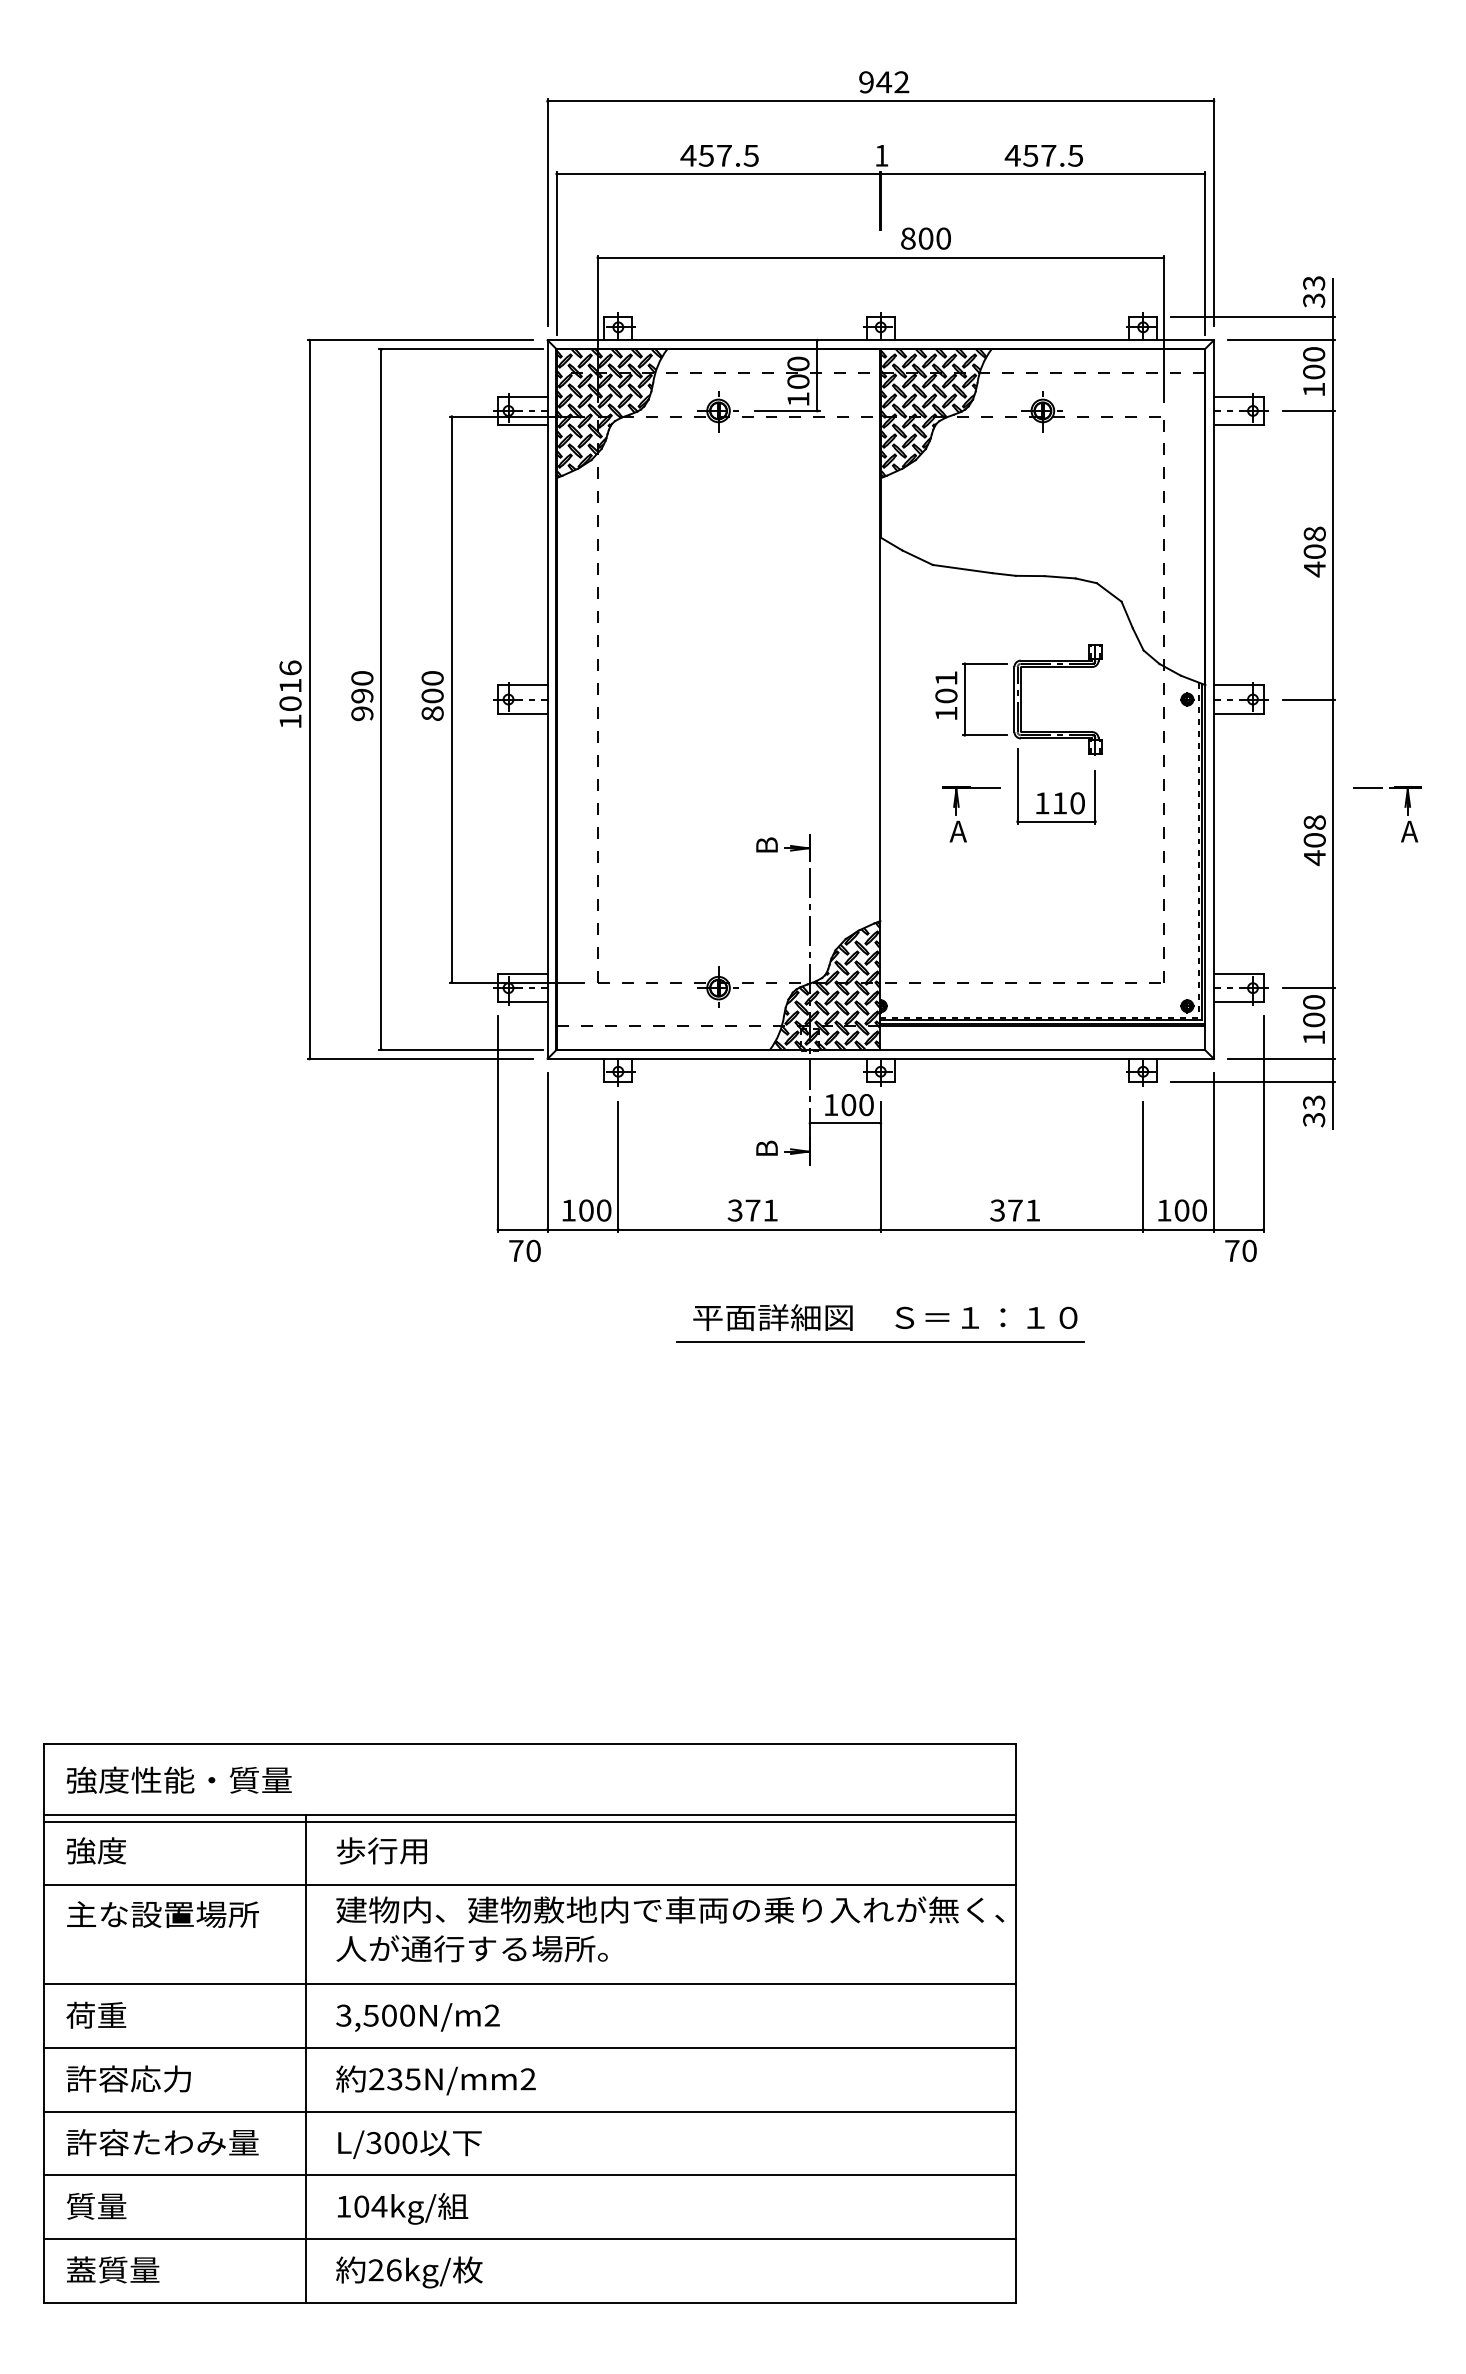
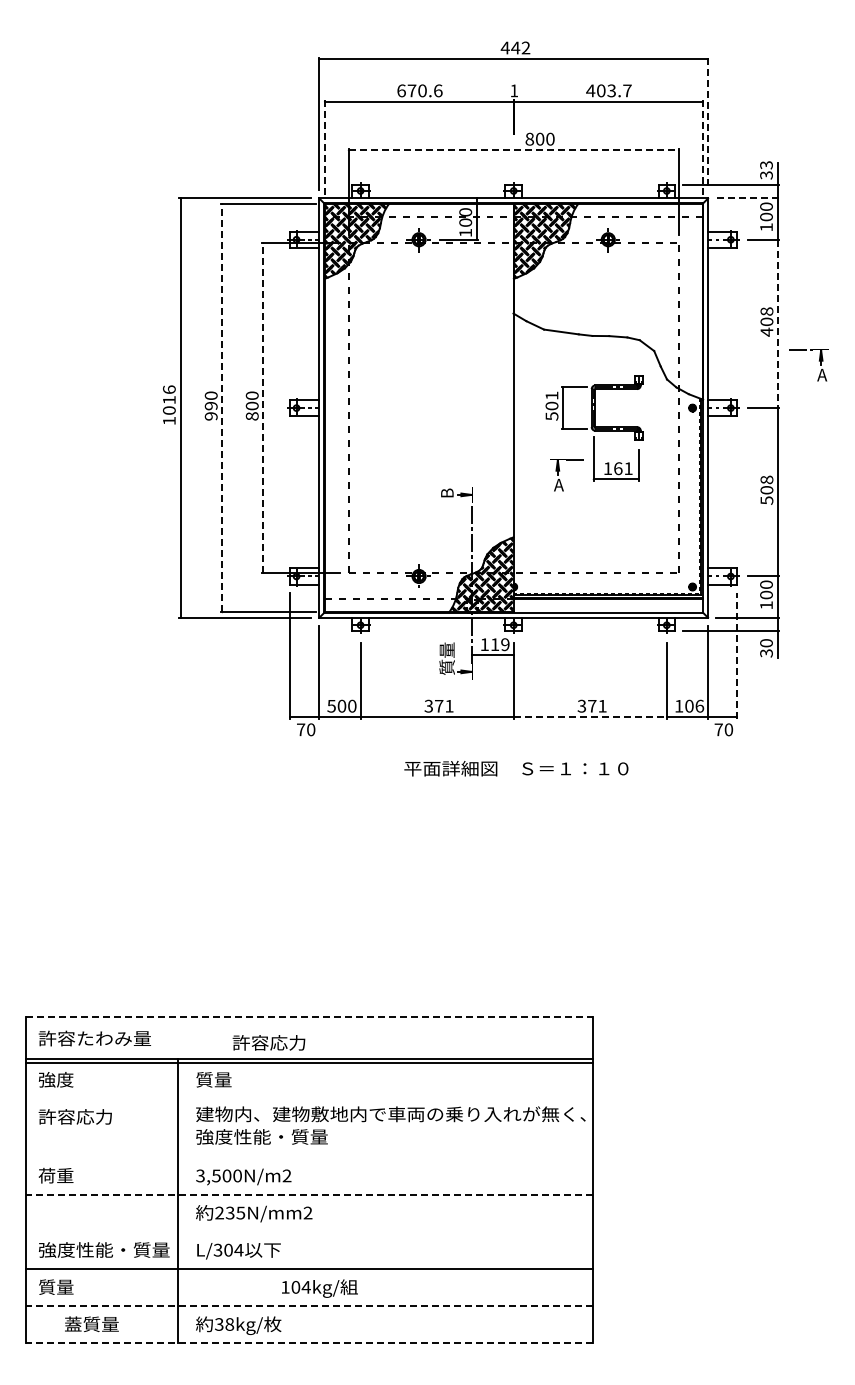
text: (864, 81) -> (504, 47), 942 -> 442
text: (719, 155) -> (419, 90), 457.5 -> 670.6
text: (1051, 155) -> (613, 90), 457.5 -> 403.7
line: (1214, 213) -> (708, 124), solid -> dashed
line: (556, 252) -> (324, 147), solid -> dashed
line: (1204, 252) -> (702, 147), solid -> dashed
line: (882, 257) -> (514, 150), solid -> dashed
line: (1281, 340) -> (747, 198), solid -> dashed
line: (1332, 556) -> (777, 324), solid -> dashed
line: (381, 698) -> (222, 407), solid -> dashed
line: (451, 698) -> (263, 407), solid -> dashed
text: (945, 713) -> (551, 416), 101 -> 501
text: (1068, 803) -> (623, 468), 110 -> 161
part: (1404, 808) -> (819, 361), moved
text: (1314, 857) -> (766, 500), 408 -> 508
text: (1314, 1103) -> (766, 643), 33 -> 30
text: (858, 1104) -> (500, 644), 100 -> 119
line: (1264, 1123) -> (737, 655), solid -> dashed
text: (765, 1128) -> (446, 658), B -> 質量
text: (1199, 1209) -> (699, 705), 100 -> 106
text: (568, 1210) -> (331, 706), 100 -> 500
line: (1012, 1229) -> (590, 717), solid -> dashed
line: (880, 1341) -> (513, 782), removed
line: (530, 1744) -> (309, 1017), solid -> dashed
text: (179, 1780) -> (104, 1038), 強度性能・質量 -> 許容たわみ量
text: (381, 1850) -> (222, 1079), 歩行用 -> 質量
line: (529, 1884) -> (308, 1099), removed
text: (162, 1913) -> (94, 1116), 主な設置場所 -> 許容応力
text: (472, 1948) -> (275, 1136), 人が通行する場所。 -> 強度性能・質量
line: (529, 1984) -> (308, 1157), removed
line: (530, 2047) -> (309, 1194), solid -> dashed
text: (127, 2078) -> (268, 1042), moved
line: (529, 2112) -> (308, 1232), removed
text: (177, 2141) -> (103, 1249), 許容たわみ量 -> 強度性能・質量
text: (409, 2141) -> (238, 1249), L/300 -> L/304
text: (402, 2208) -> (319, 1288), moved
line: (530, 2239) -> (309, 1306), solid -> dashed
text: (112, 2268) -> (91, 1323), moved
text: (385, 2270) -> (224, 1324), 26kg/ -> 38kg/
line: (530, 2302) -> (309, 1343), solid -> dashed

